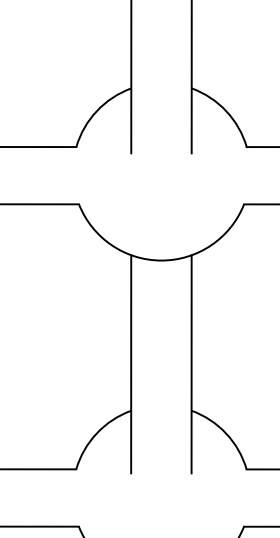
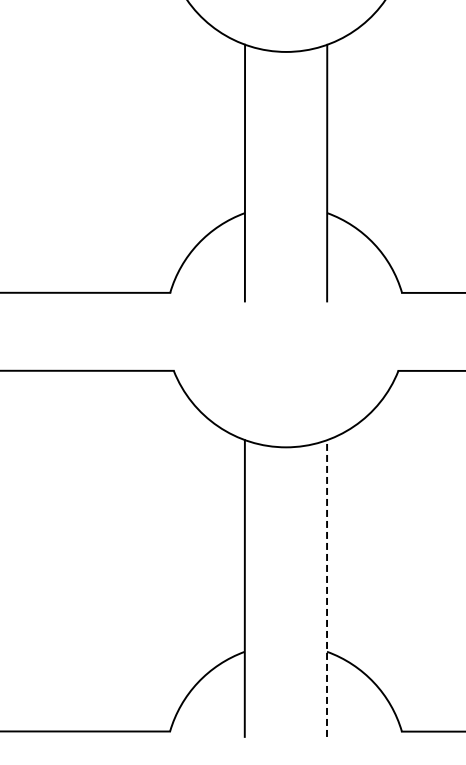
line: (191, 364) -> (327, 588), solid -> dashed

